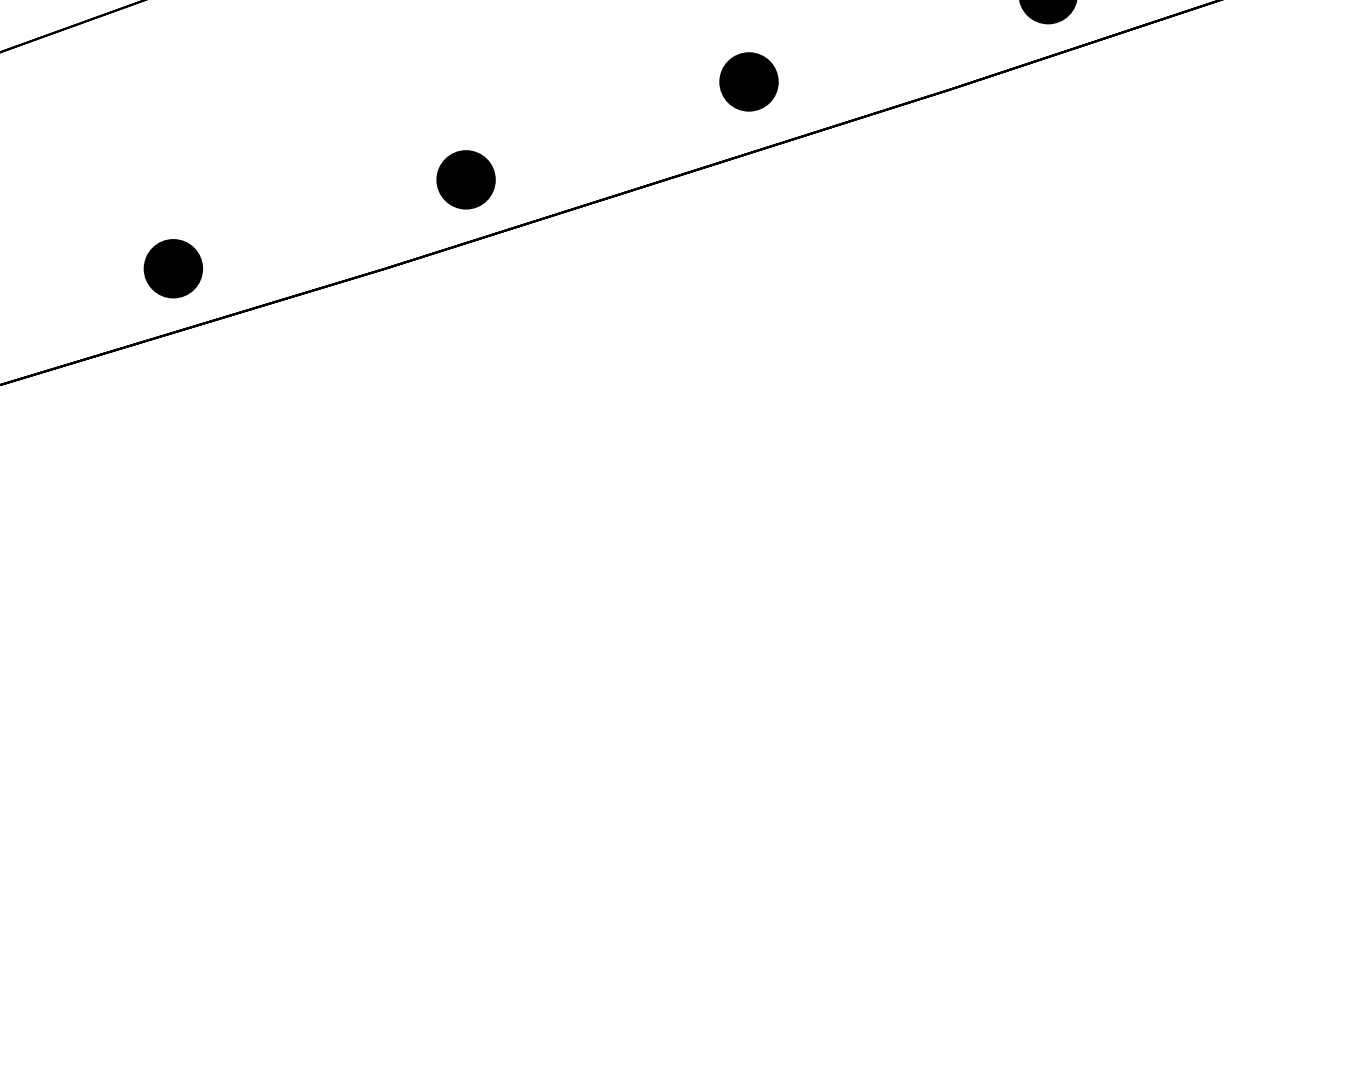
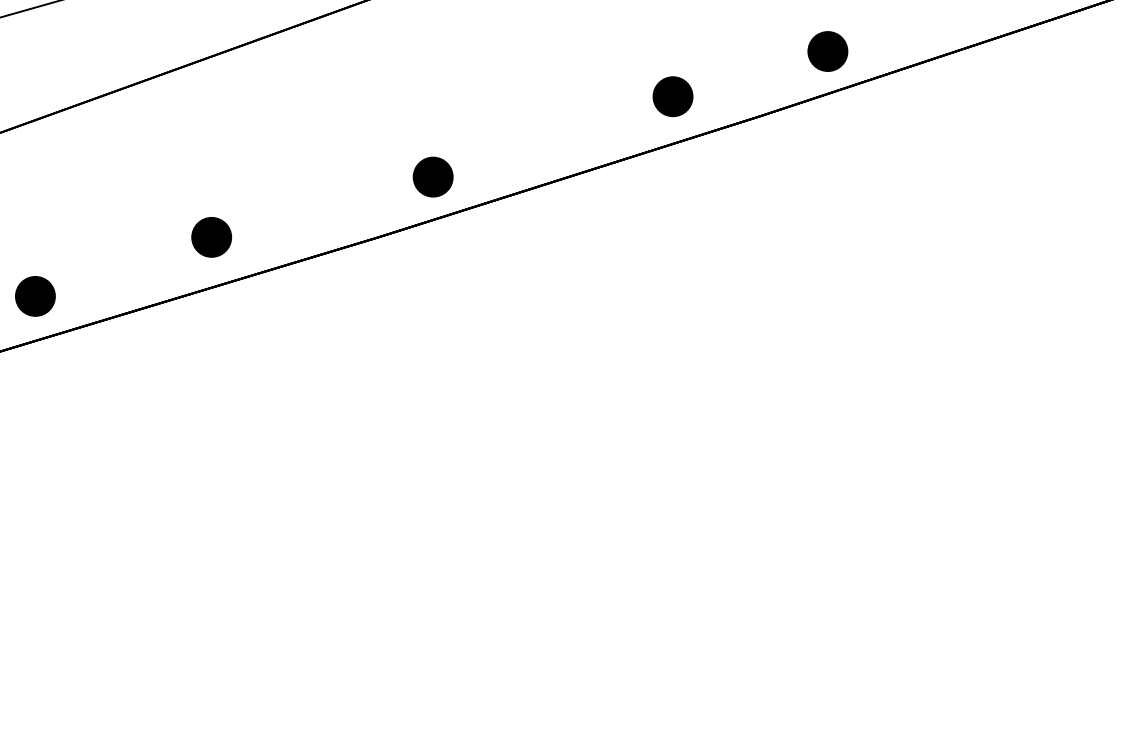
part: (748, 81) -> (672, 96), moved
part: (173, 268) -> (211, 237), moved

